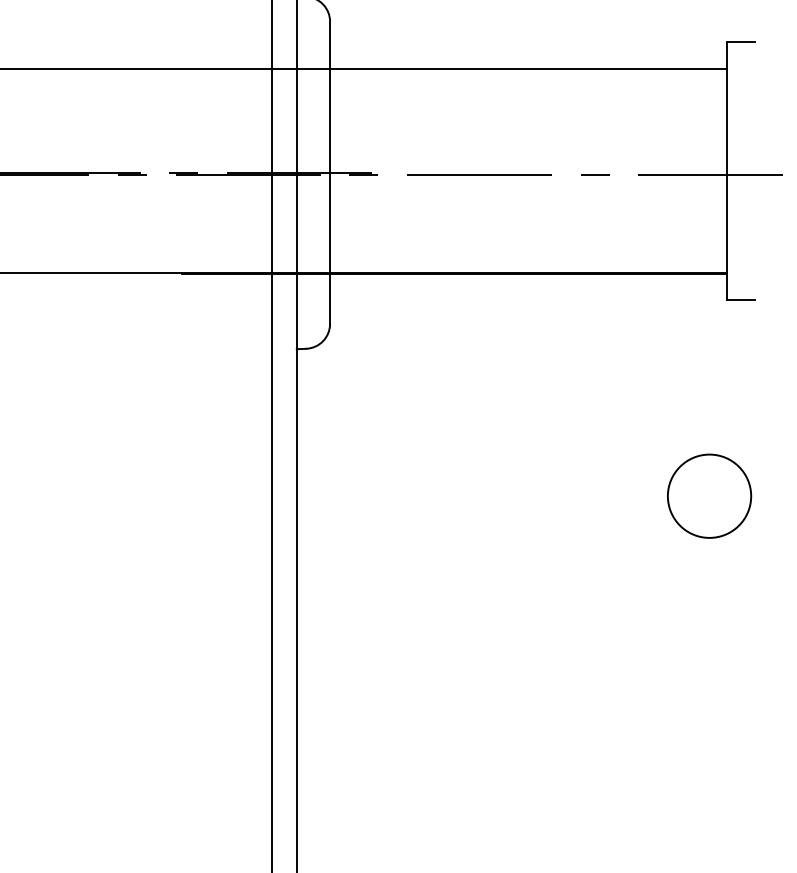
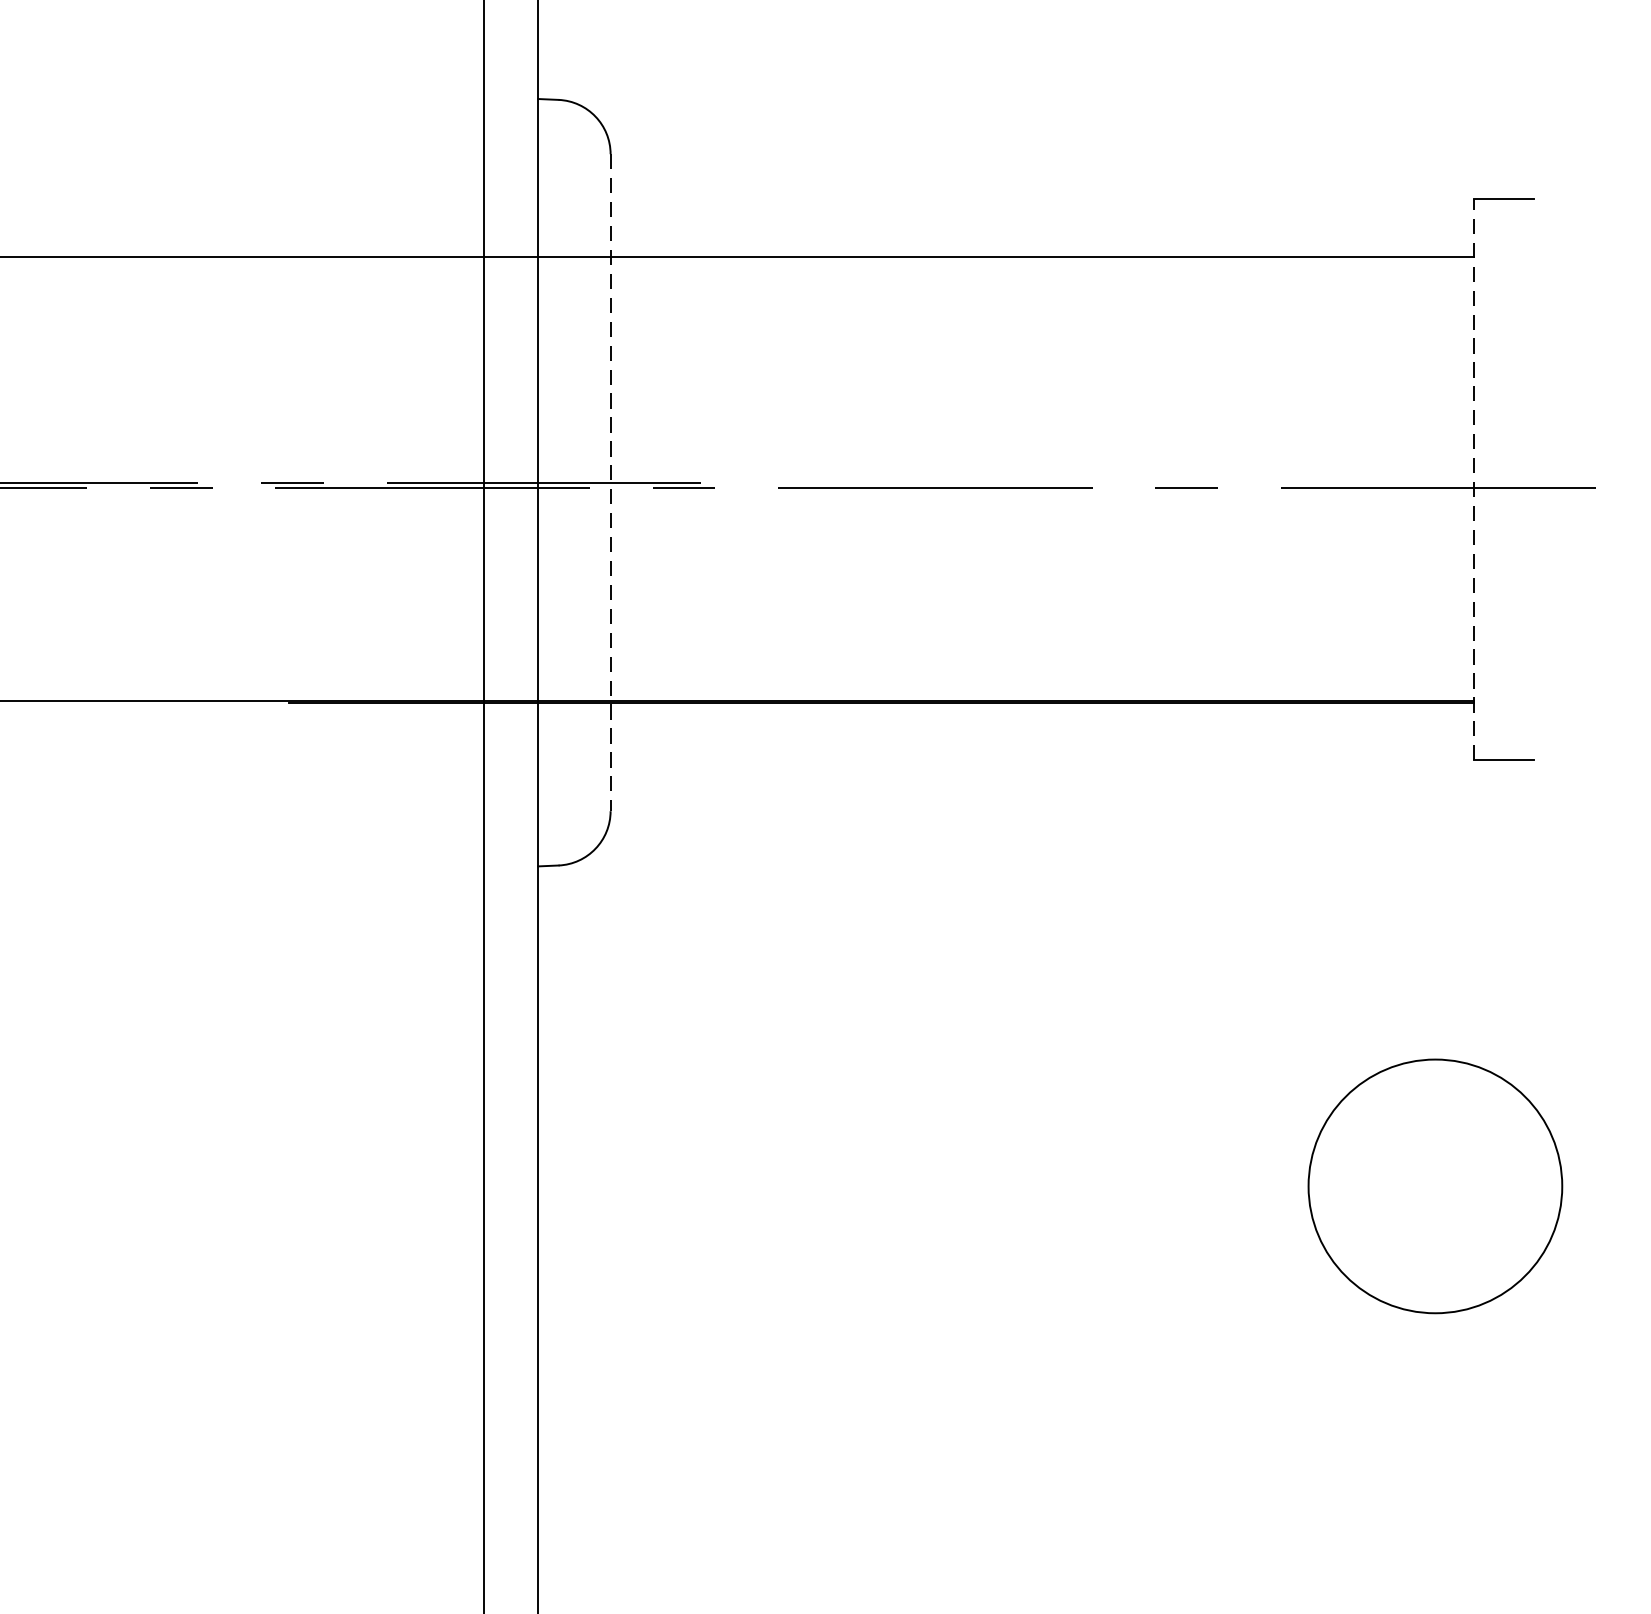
line: (726, 170) -> (1472, 477), solid -> dashed
line: (330, 173) -> (611, 484), solid -> dashed
circle: (709, 495) -> (1435, 1184), size x1.4

